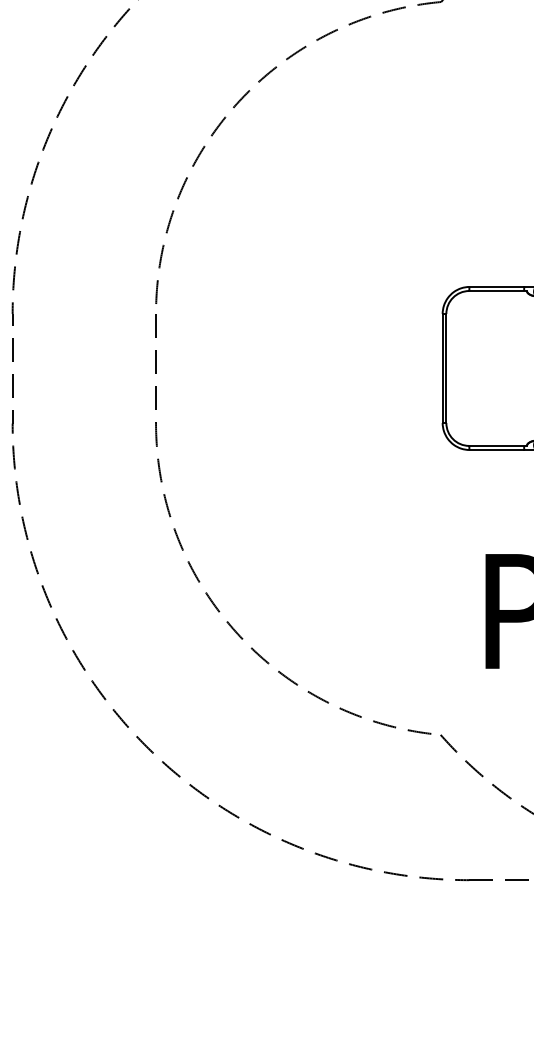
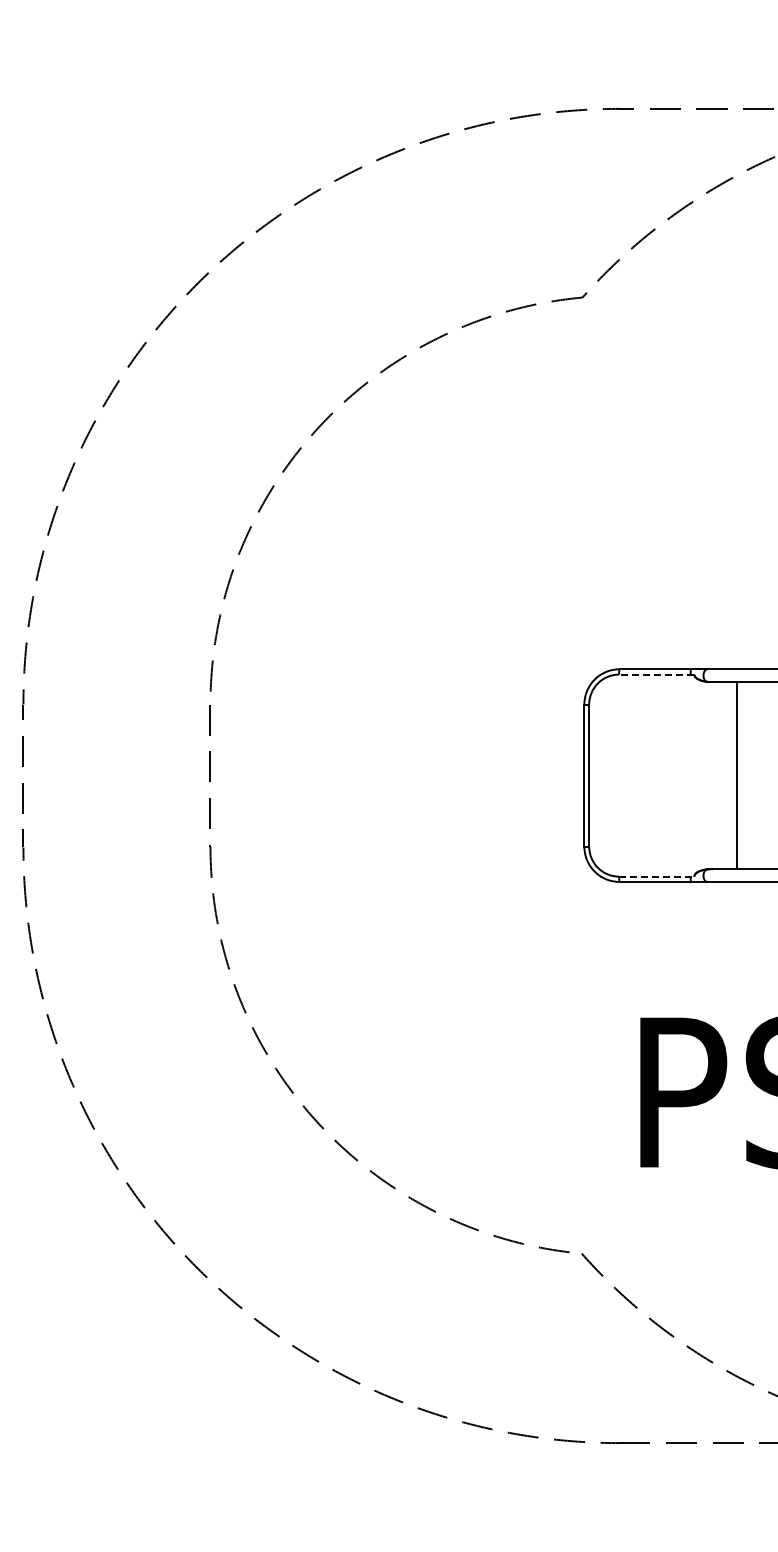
line: (497, 290) -> (656, 674), solid -> dashed
line: (497, 445) -> (656, 876), solid -> dashed

